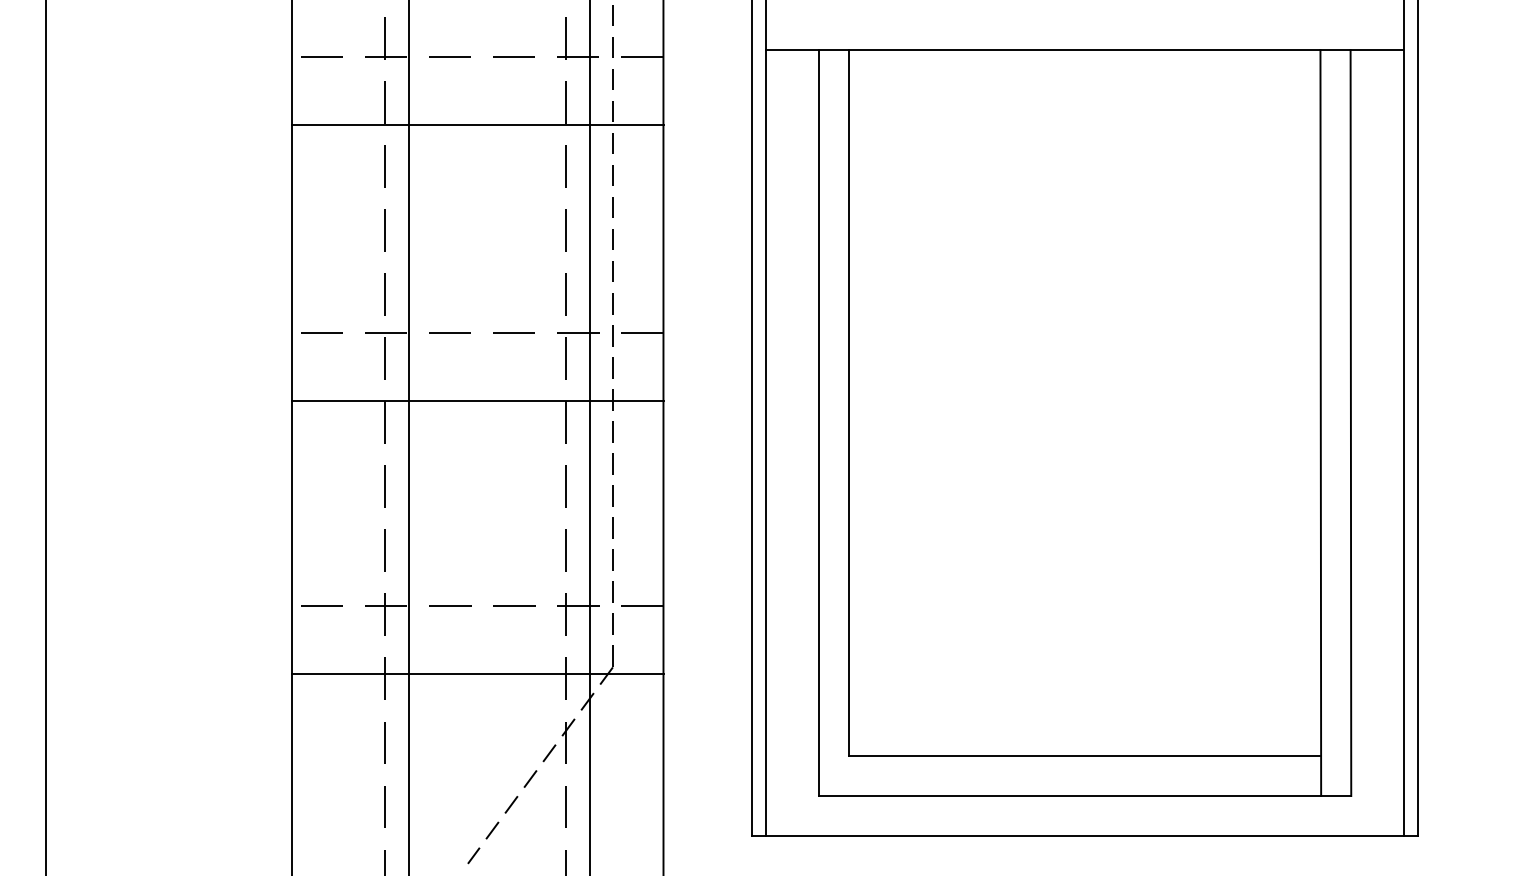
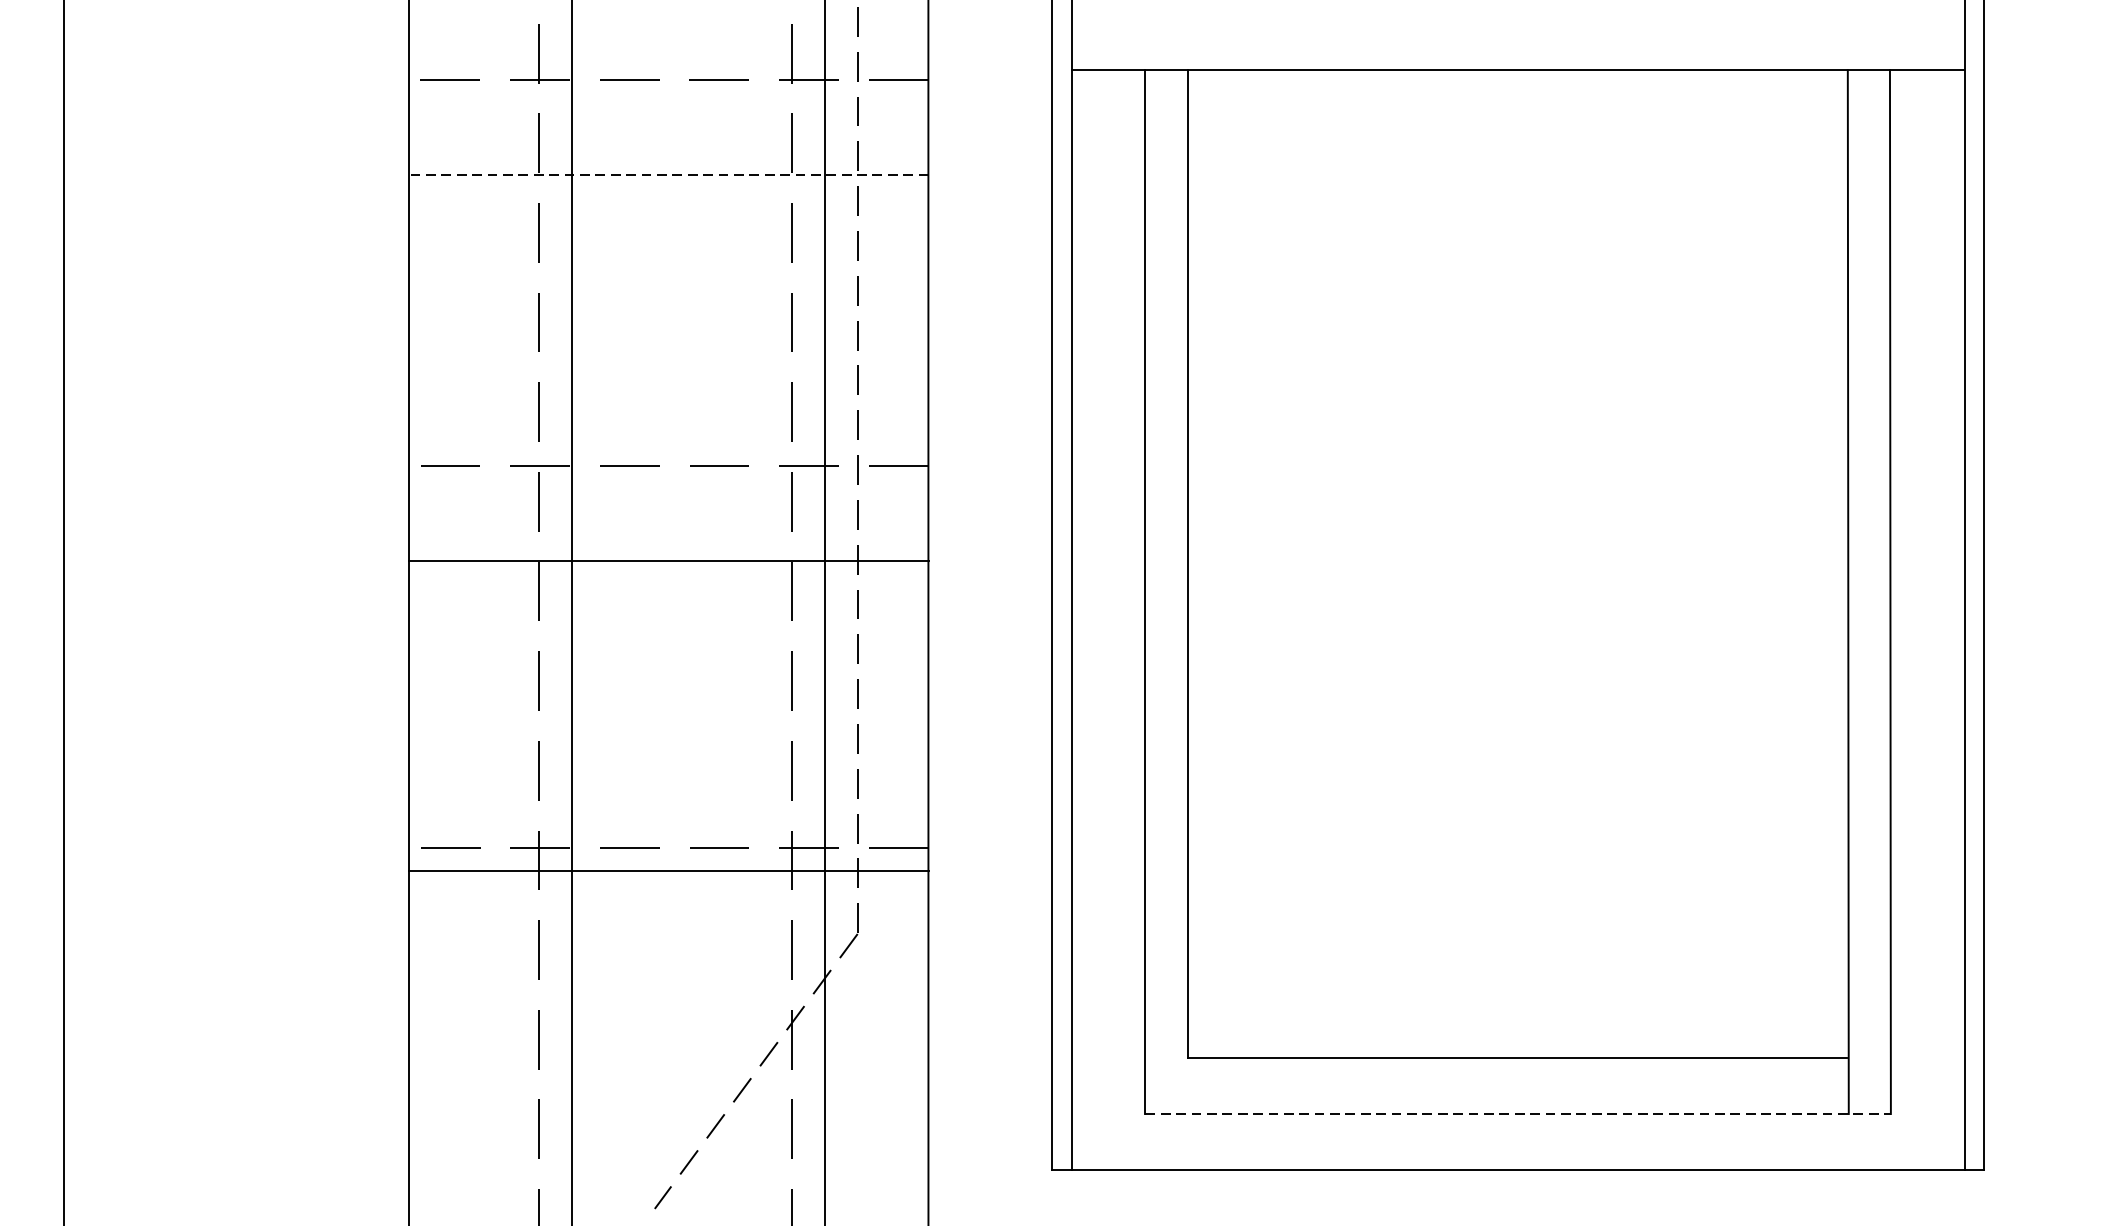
line: (477, 124) -> (668, 174), solid -> dashed
line: (477, 674) -> (668, 871), moved
line: (1085, 796) -> (1519, 1114), solid -> dashed

